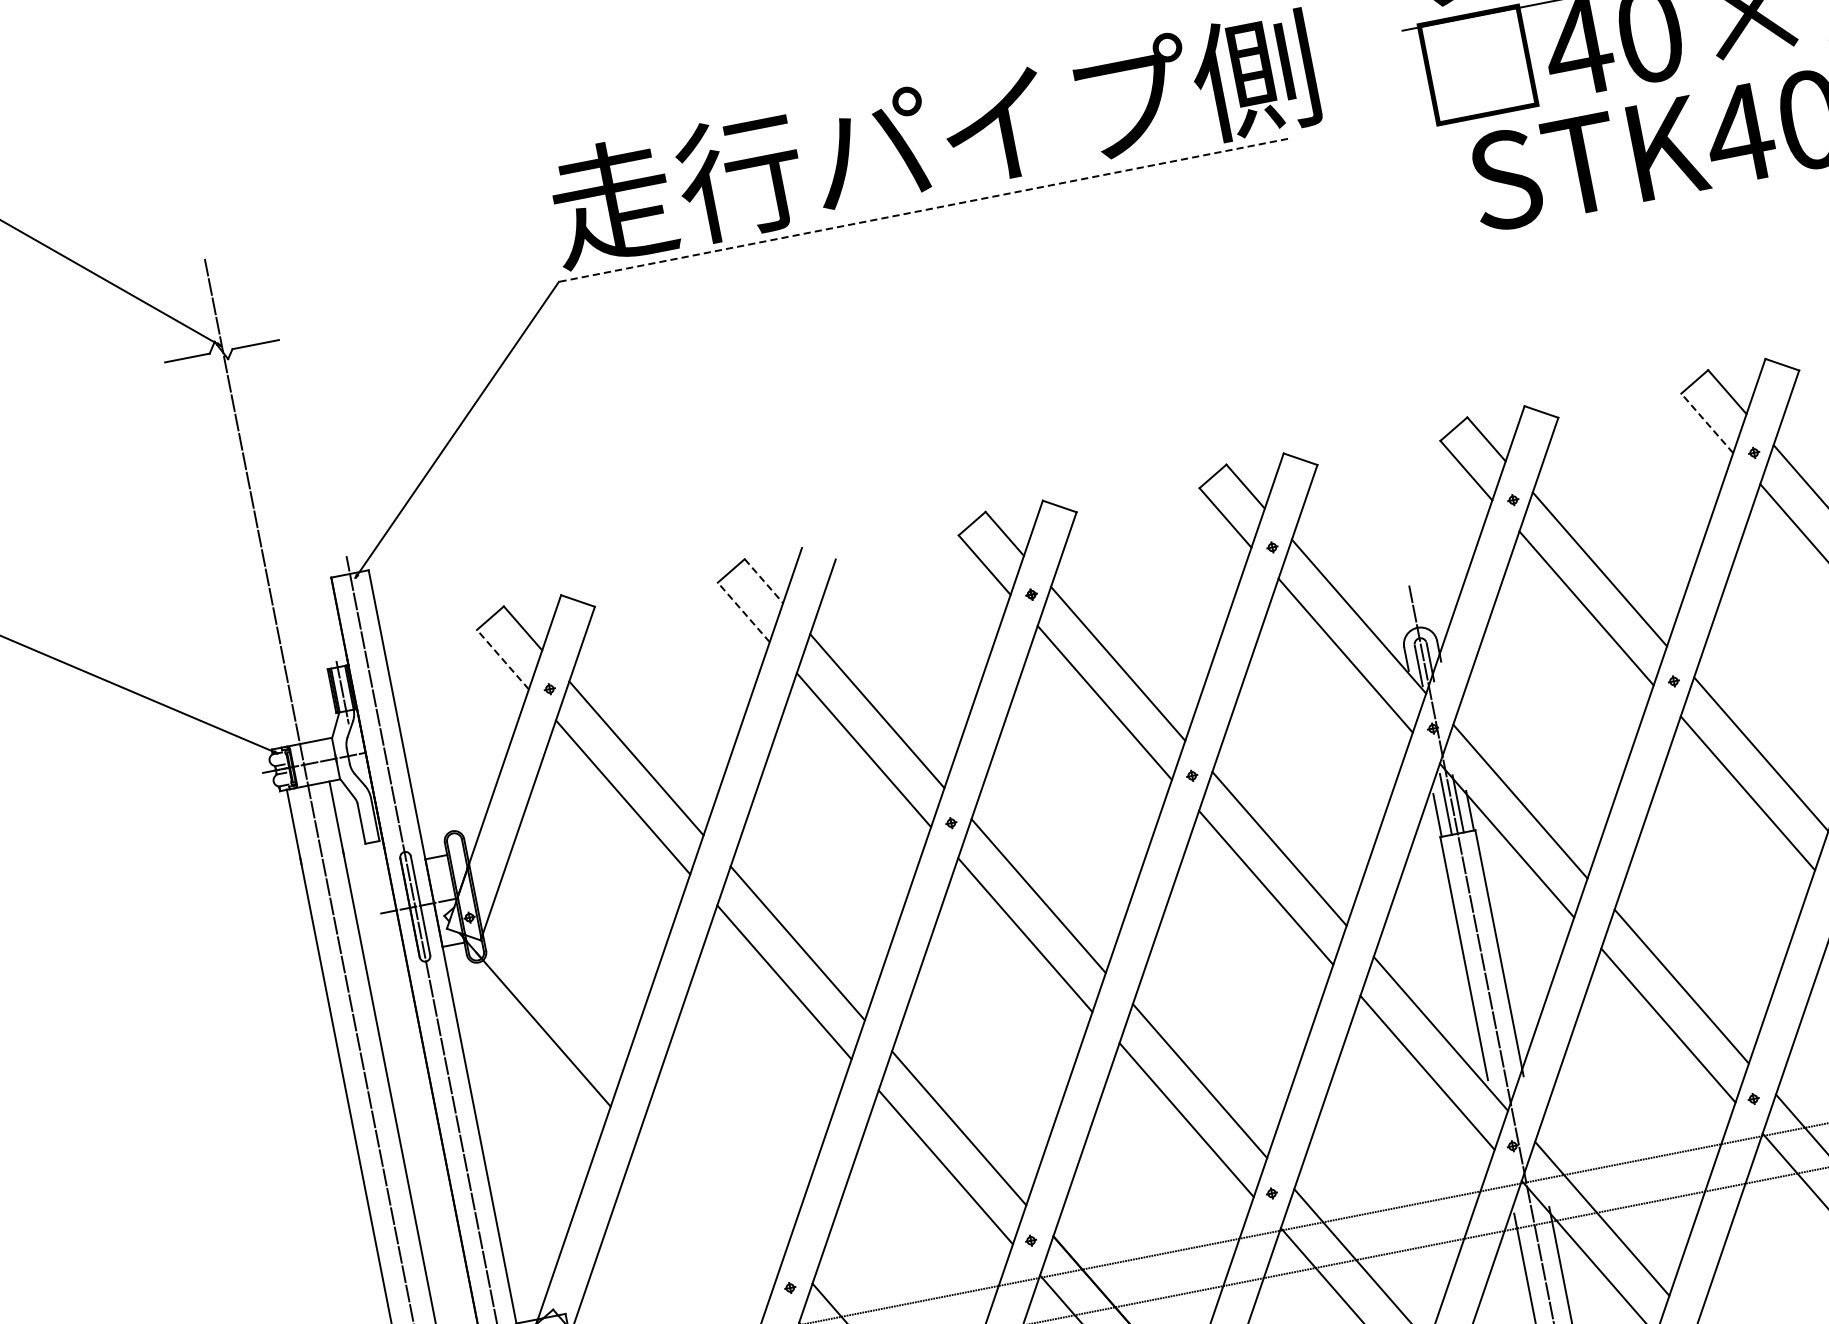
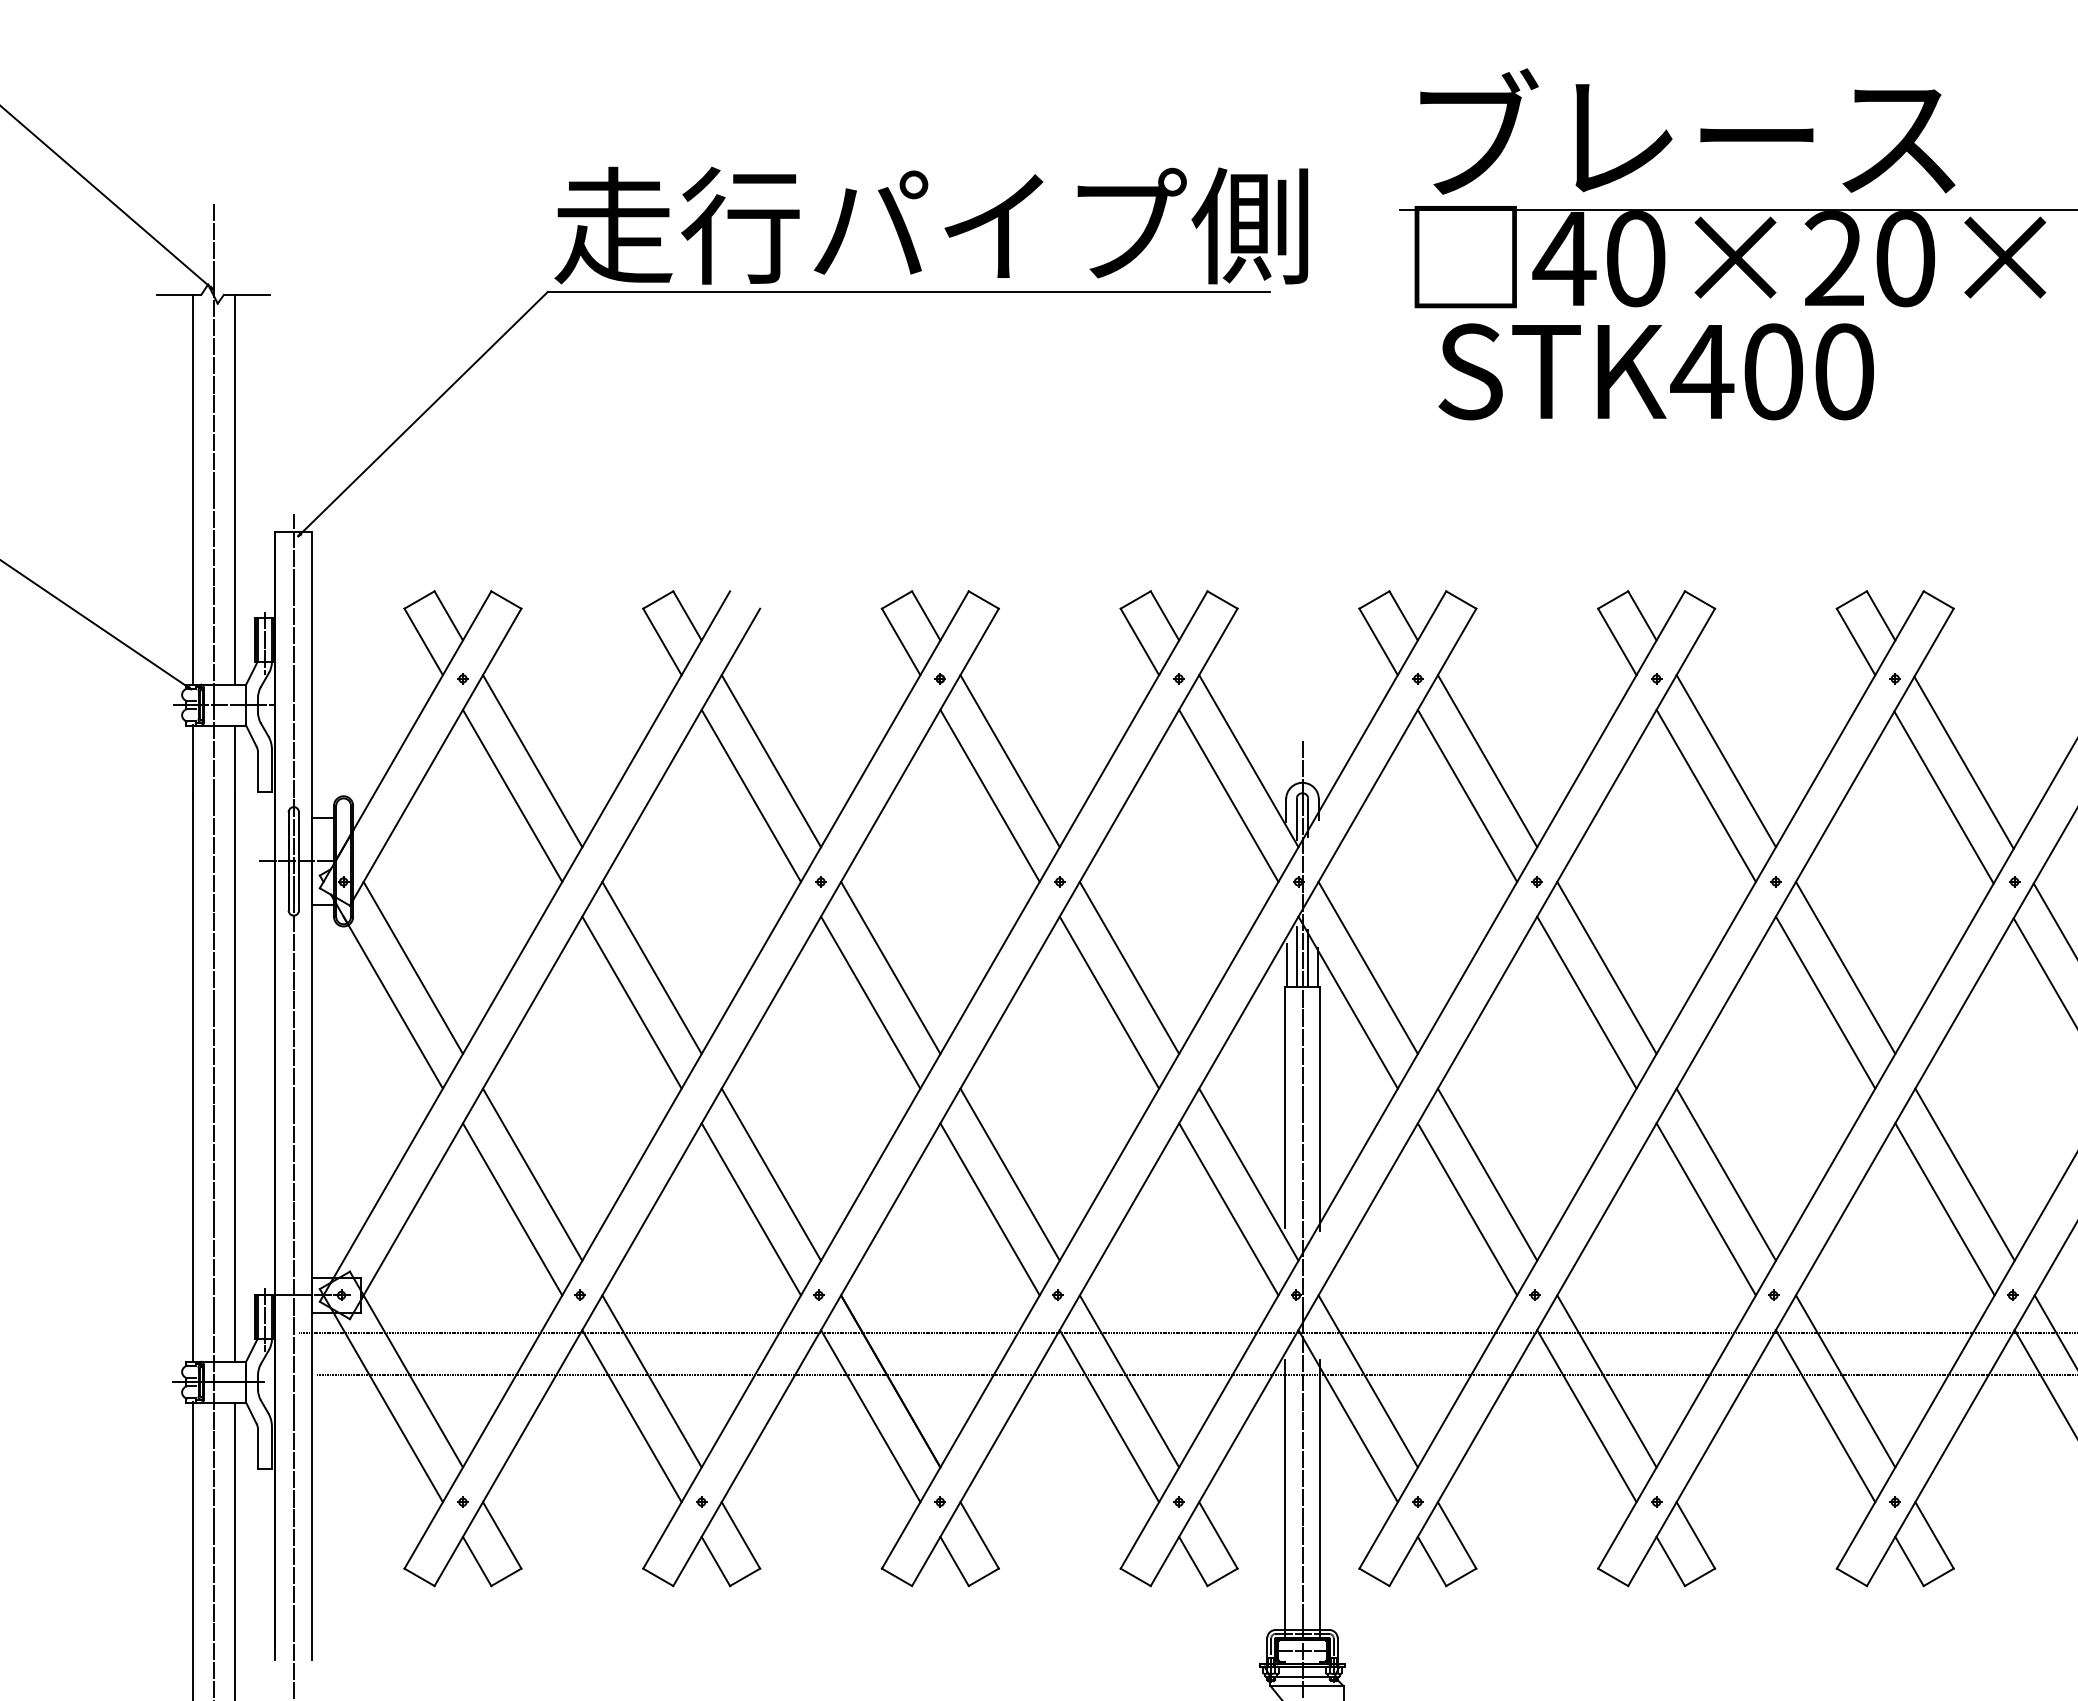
line: (922, 210) -> (908, 291), dashed -> solid
line: (1707, 422) -> (1617, 641), dashed -> solid
line: (282, 543) -> (235, 489), added
line: (240, 550) -> (193, 488), added
line: (764, 581) -> (687, 616), dashed -> solid
line: (743, 611) -> (662, 641), dashed -> solid
line: (502, 659) -> (423, 641), dashed -> solid
line: (556, 990) -> (412, 967), added
line: (718, 1175) -> (532, 1174), added
line: (704, 1214) -> (512, 1209), added

